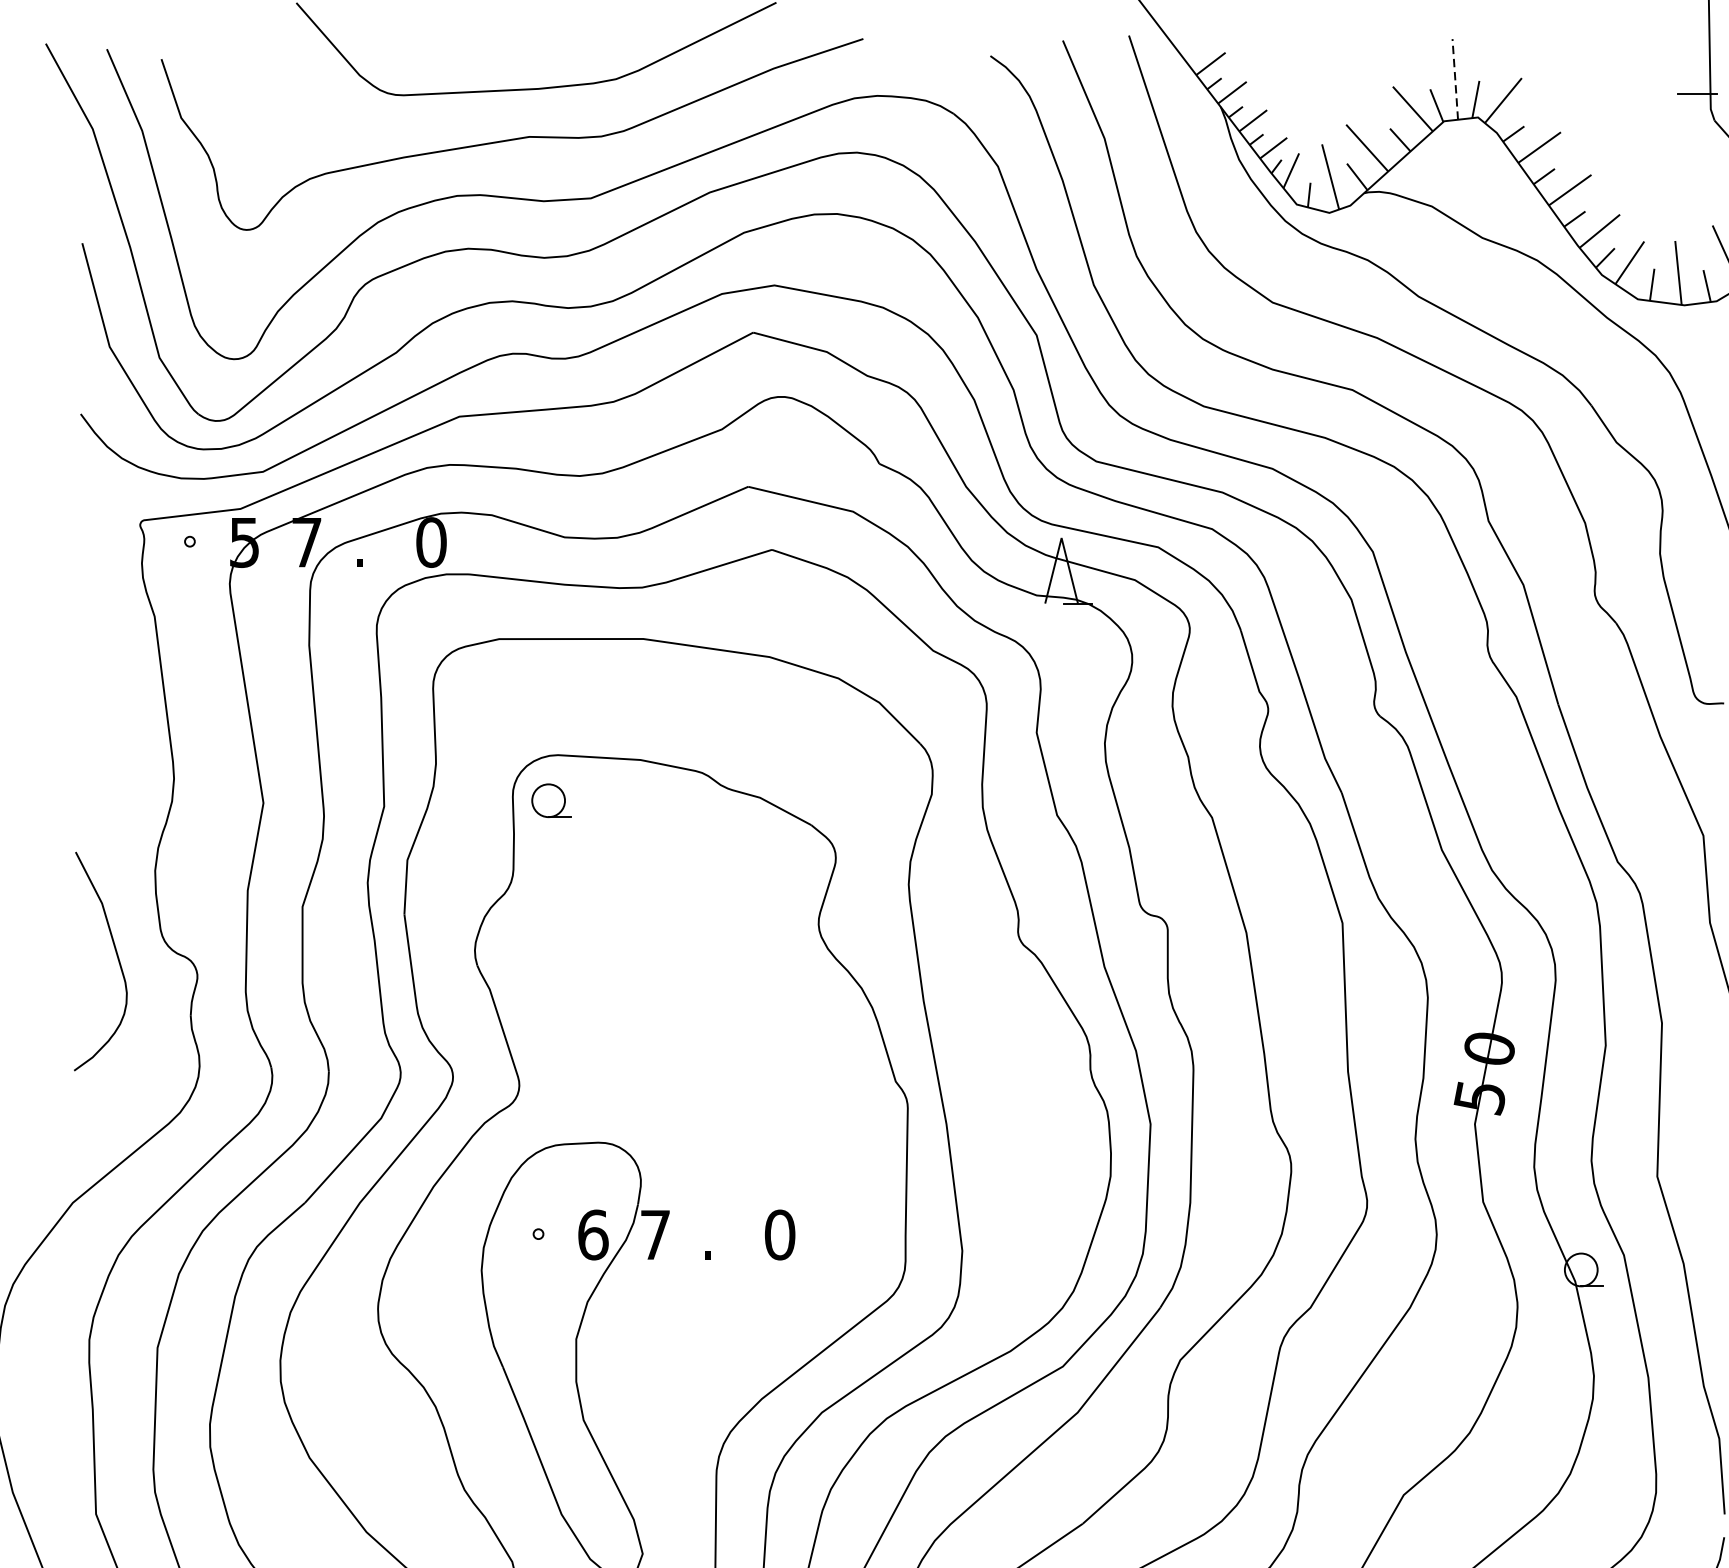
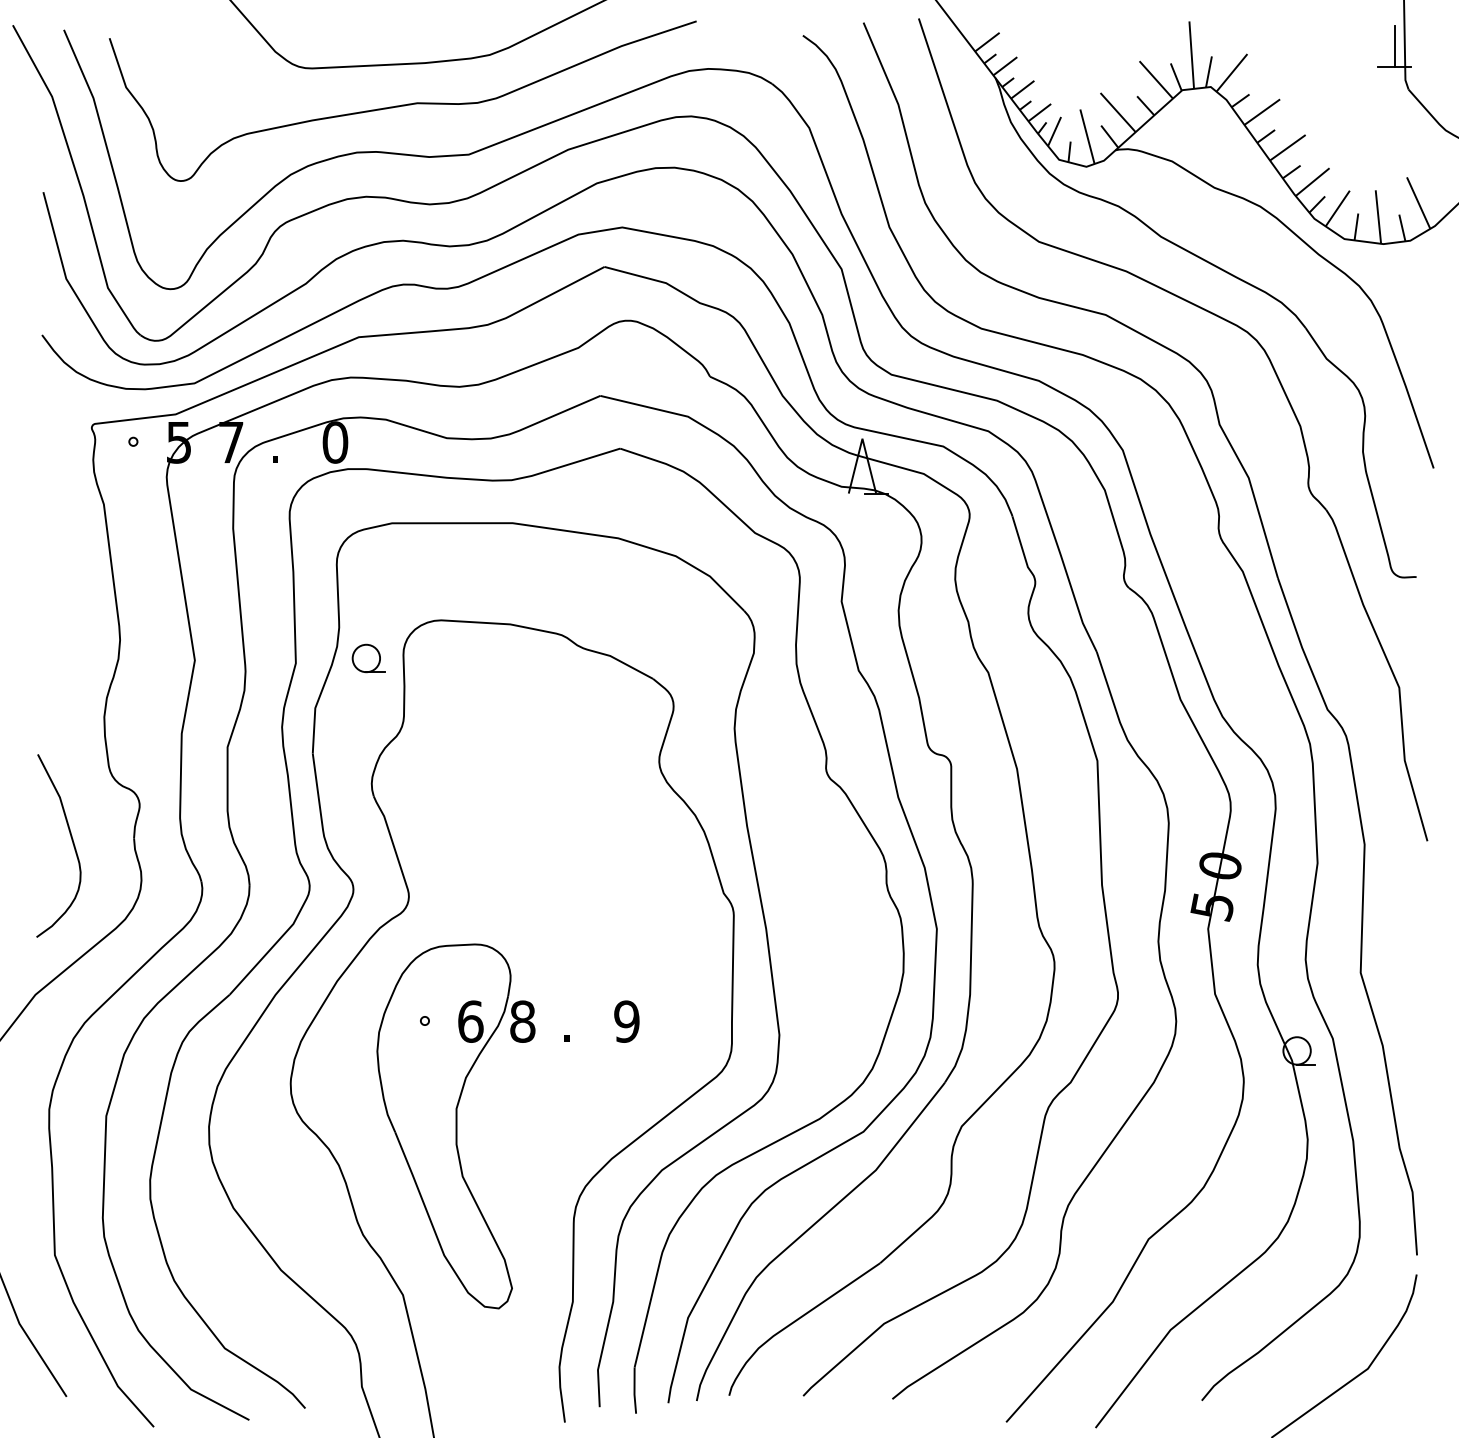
line: (1697, 69) -> (1394, 46), added
line: (1455, 79) -> (1191, 55), dashed -> solid
part: (551, 800) -> (368, 658), moved
curve: (115, 955) -> (71, 840), moved
text: (655, 1234) -> (522, 1021), 7 -> 8
text: (779, 1234) -> (626, 1021), 0 -> 9

